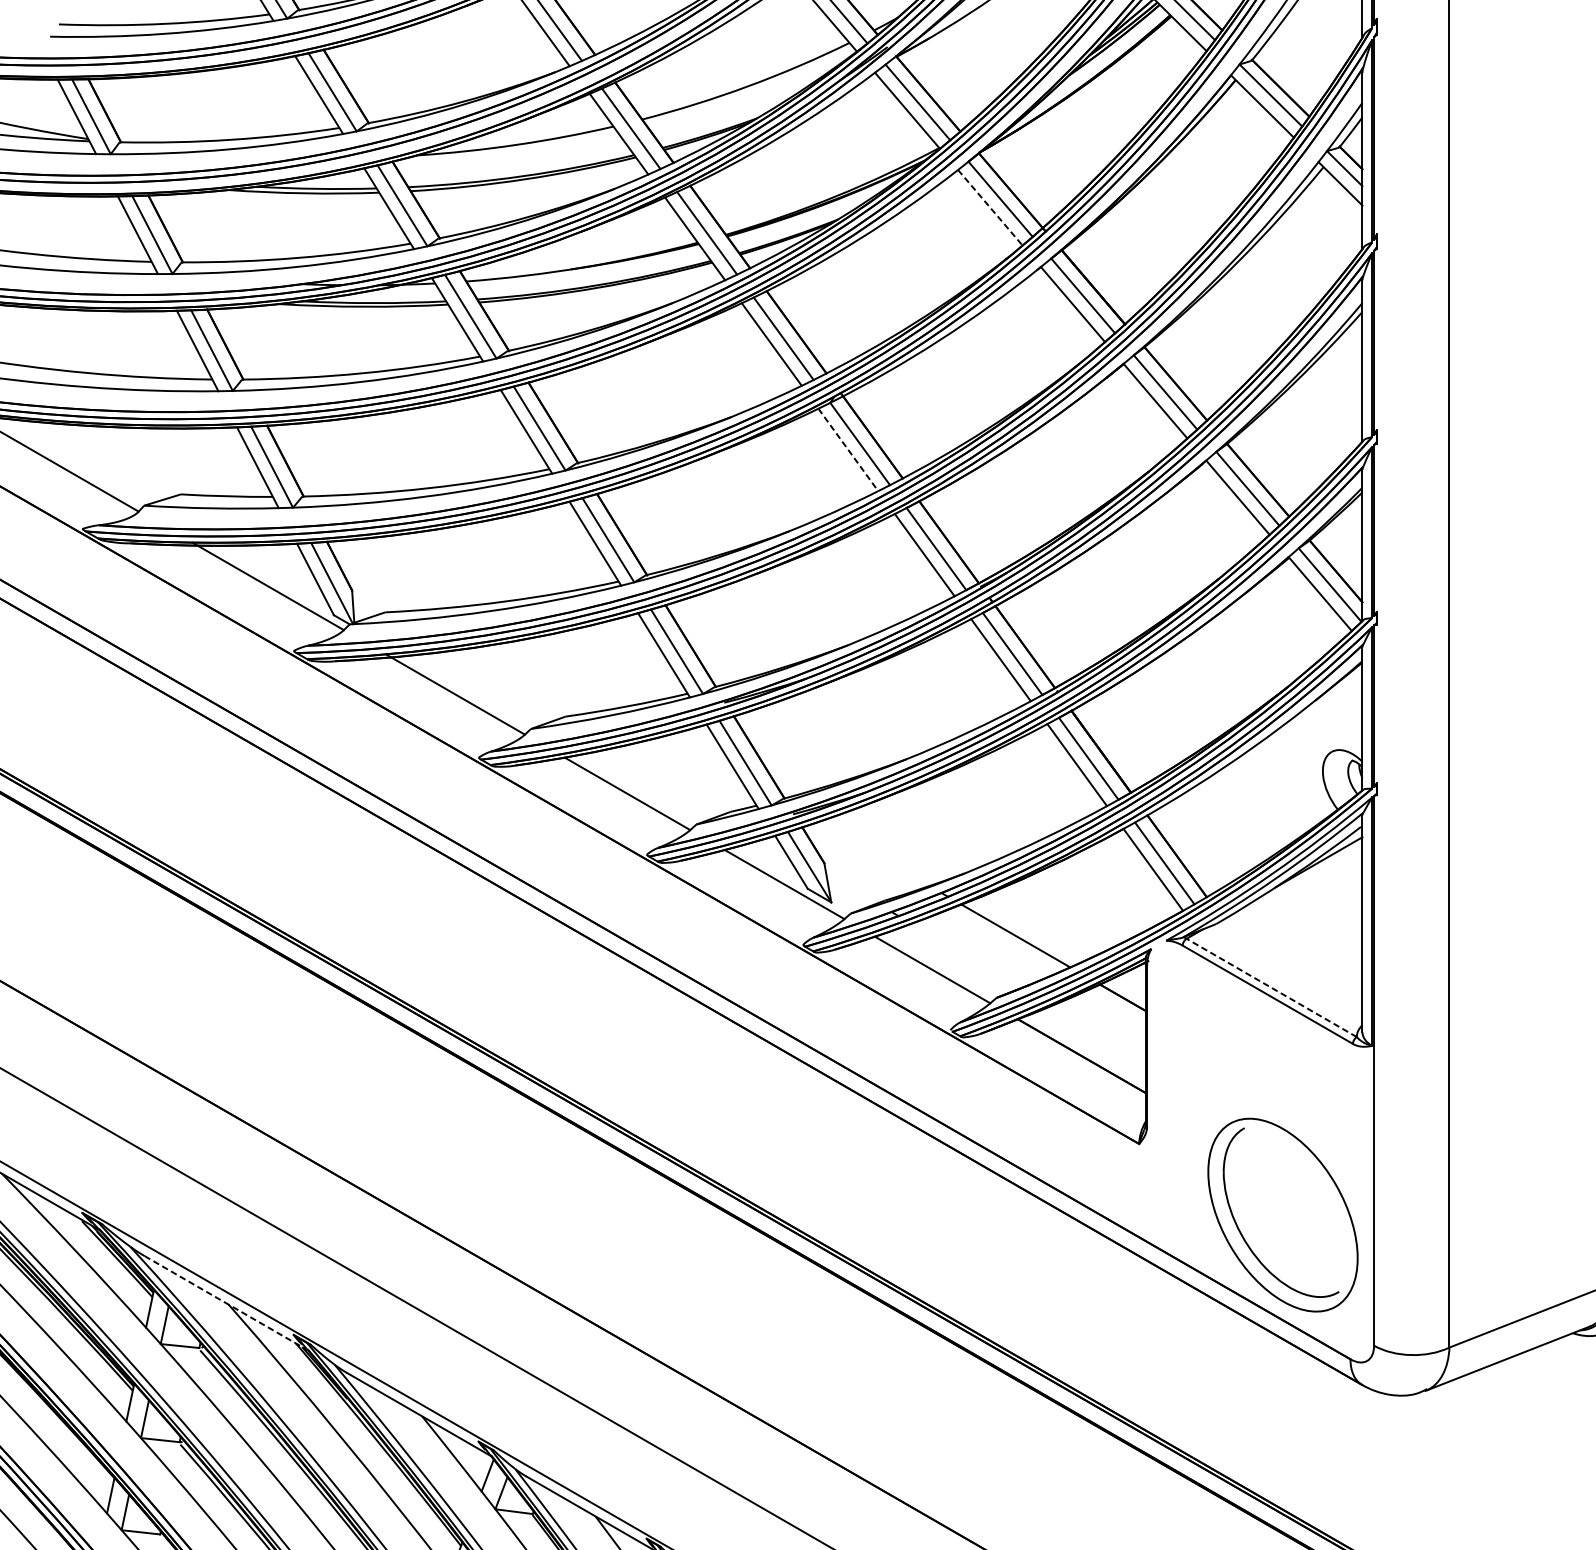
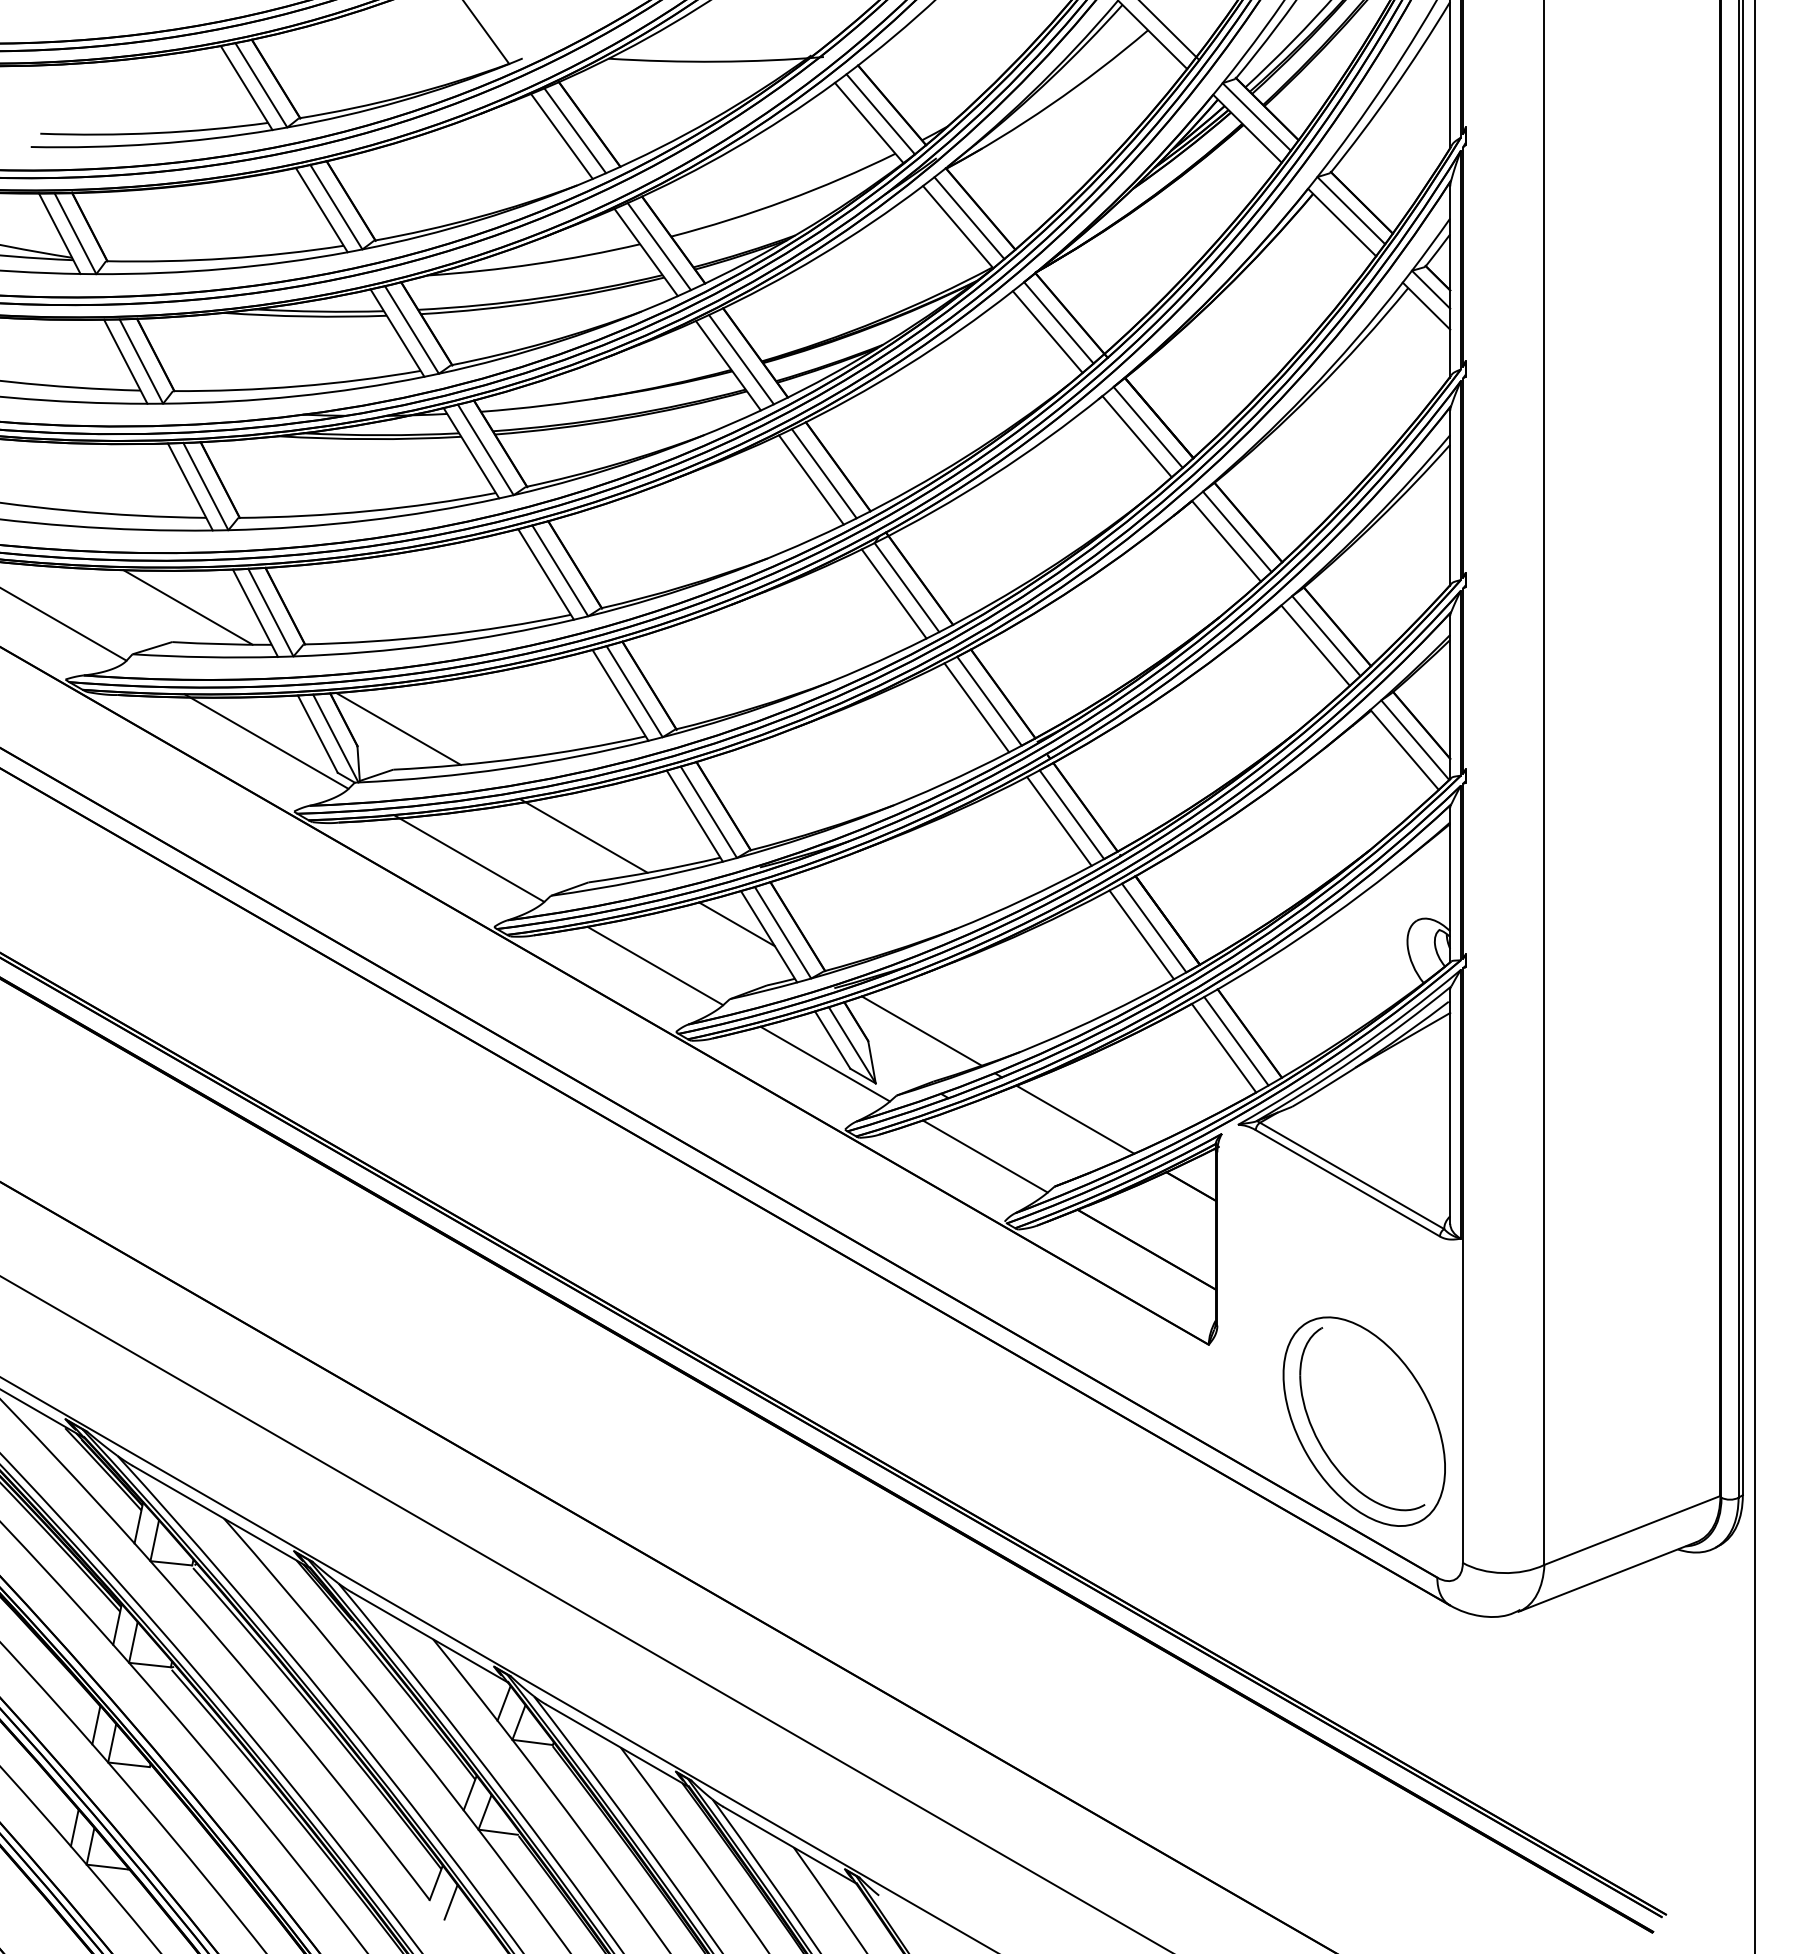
line: (990, 208) -> (1047, 332), dashed -> solid
line: (848, 450) -> (894, 594), dashed -> solid
line: (195, 462) -> (187, 607), added
line: (390, 574) -> (398, 728), added
line: (561, 673) -> (583, 835), added
line: (702, 755) -> (736, 924), added
line: (873, 853) -> (921, 1030), added
line: (1271, 987) -> (1351, 1175), dashed -> solid
line: (226, 1302) -> (221, 1516), dashed -> solid

